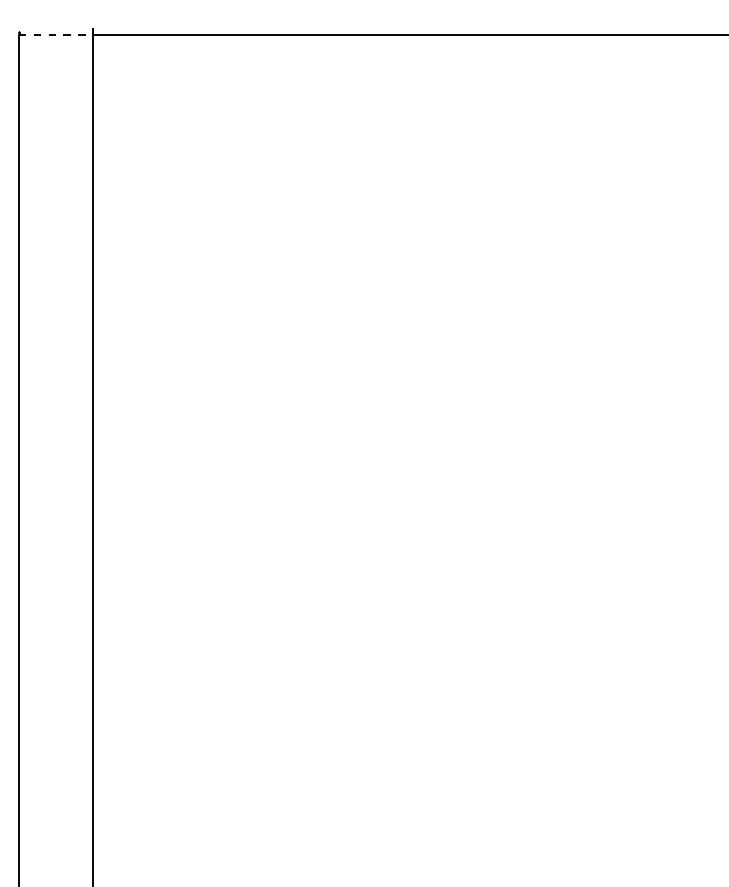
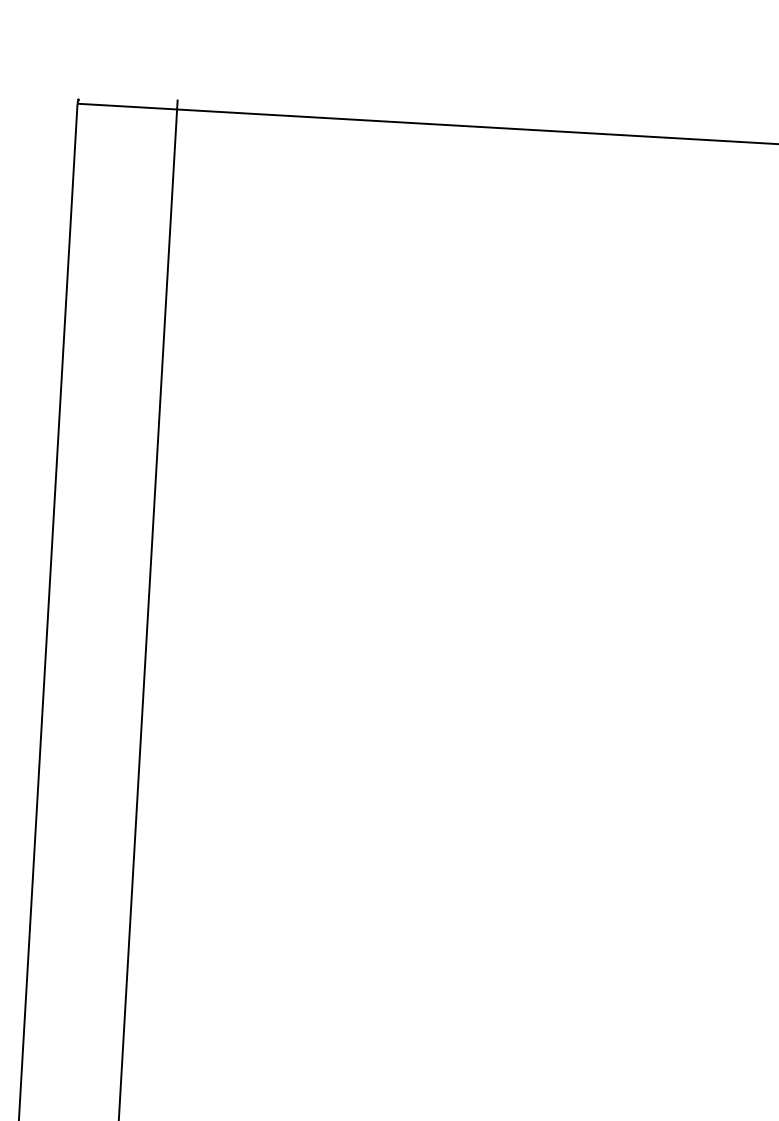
line: (56, 35) -> (127, 106), dashed -> solid

